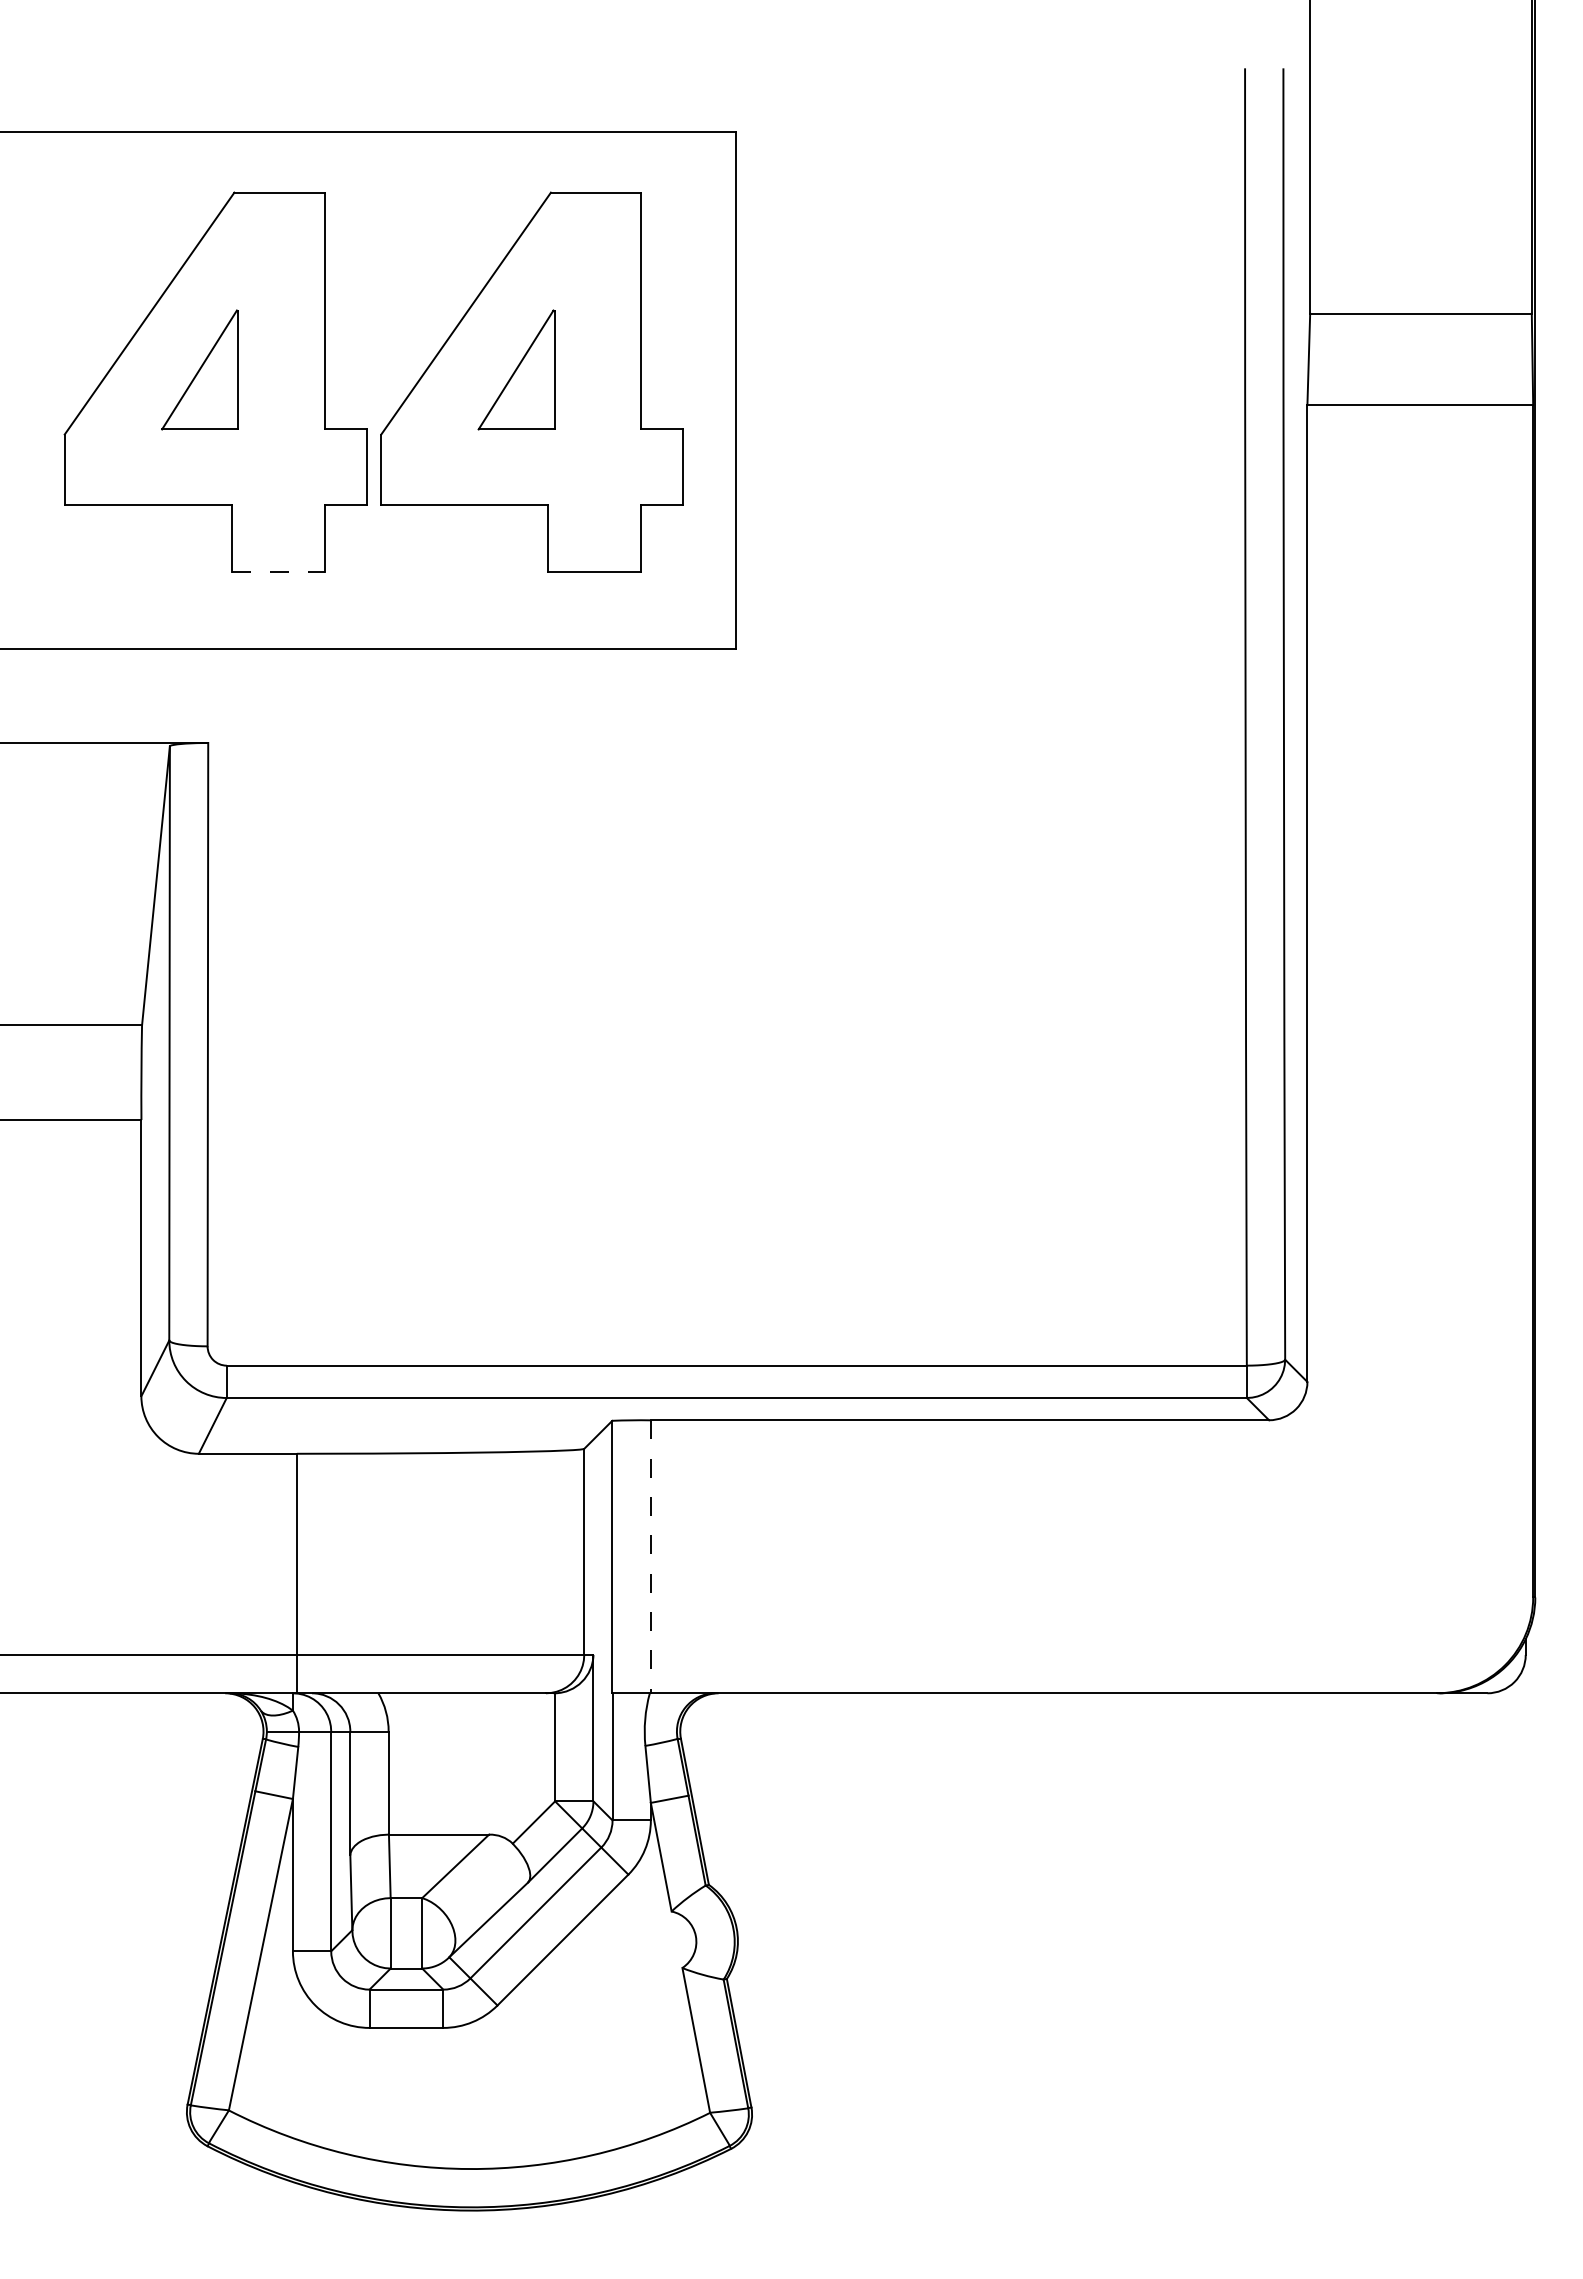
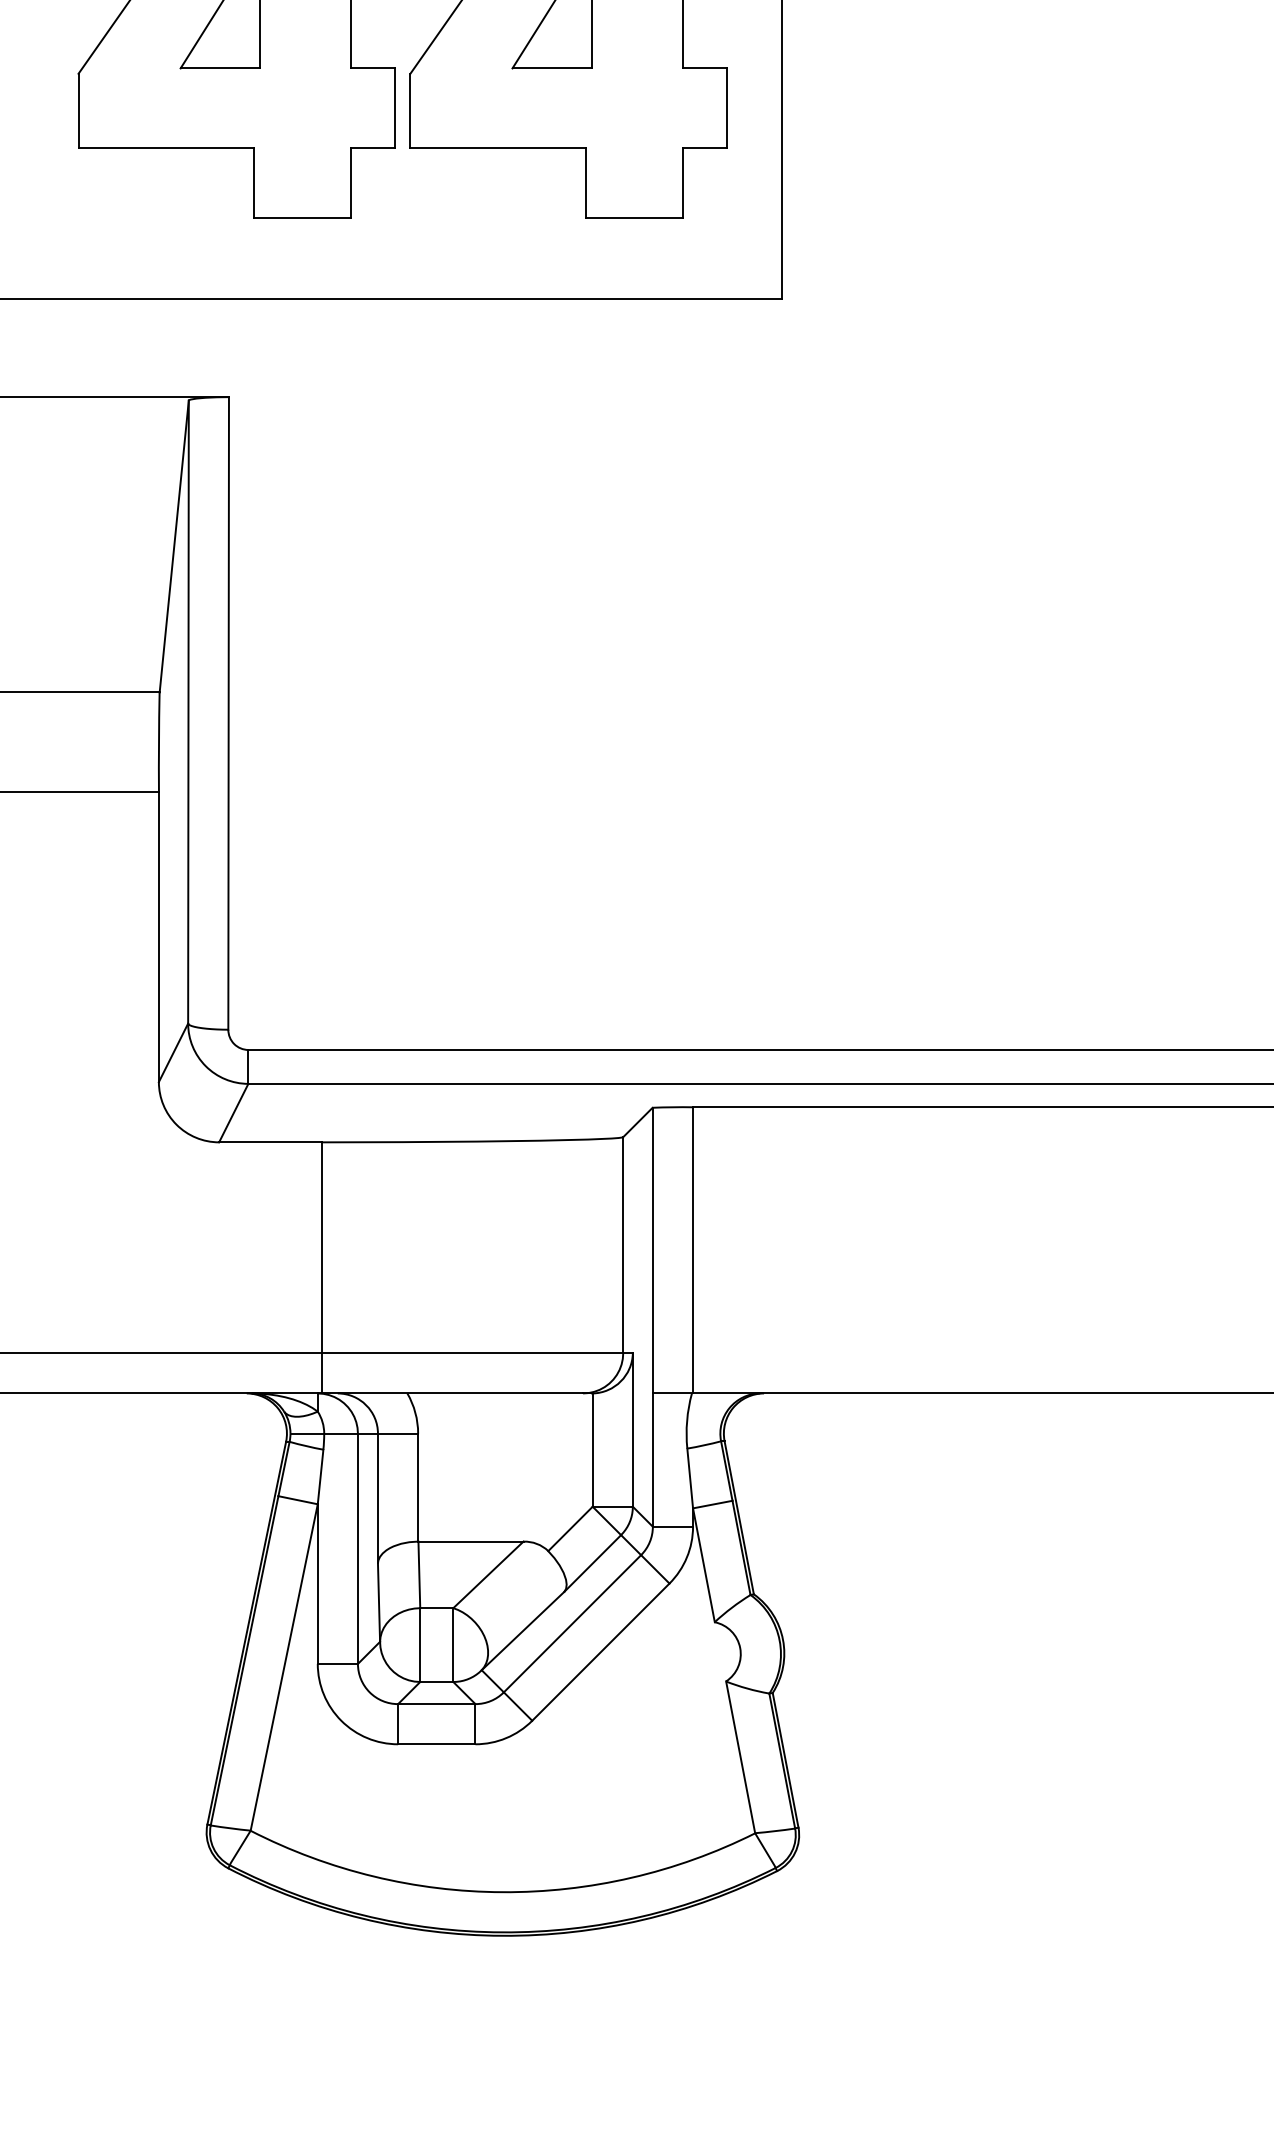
line: (278, 571) -> (302, 217), dashed -> solid
line: (650, 1556) -> (692, 1250), dashed -> solid

